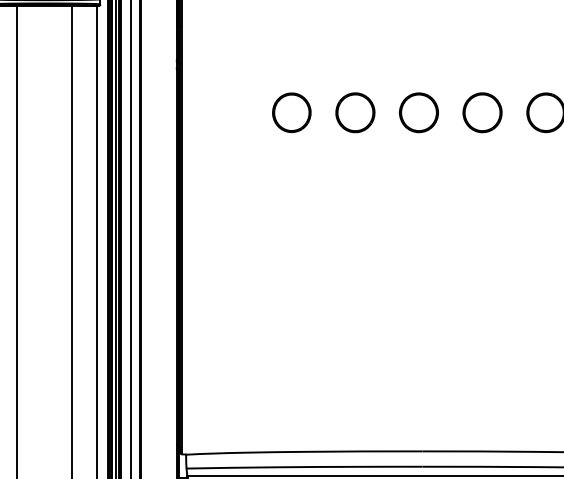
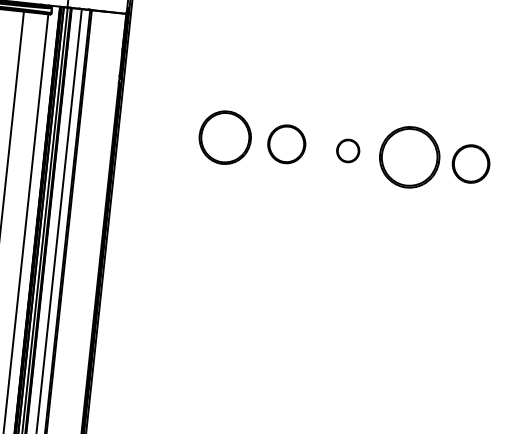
part: (291, 112) -> (225, 137), size x1.4
part: (418, 112) -> (347, 150), size x0.6
part: (482, 112) -> (409, 157), size x1.6

